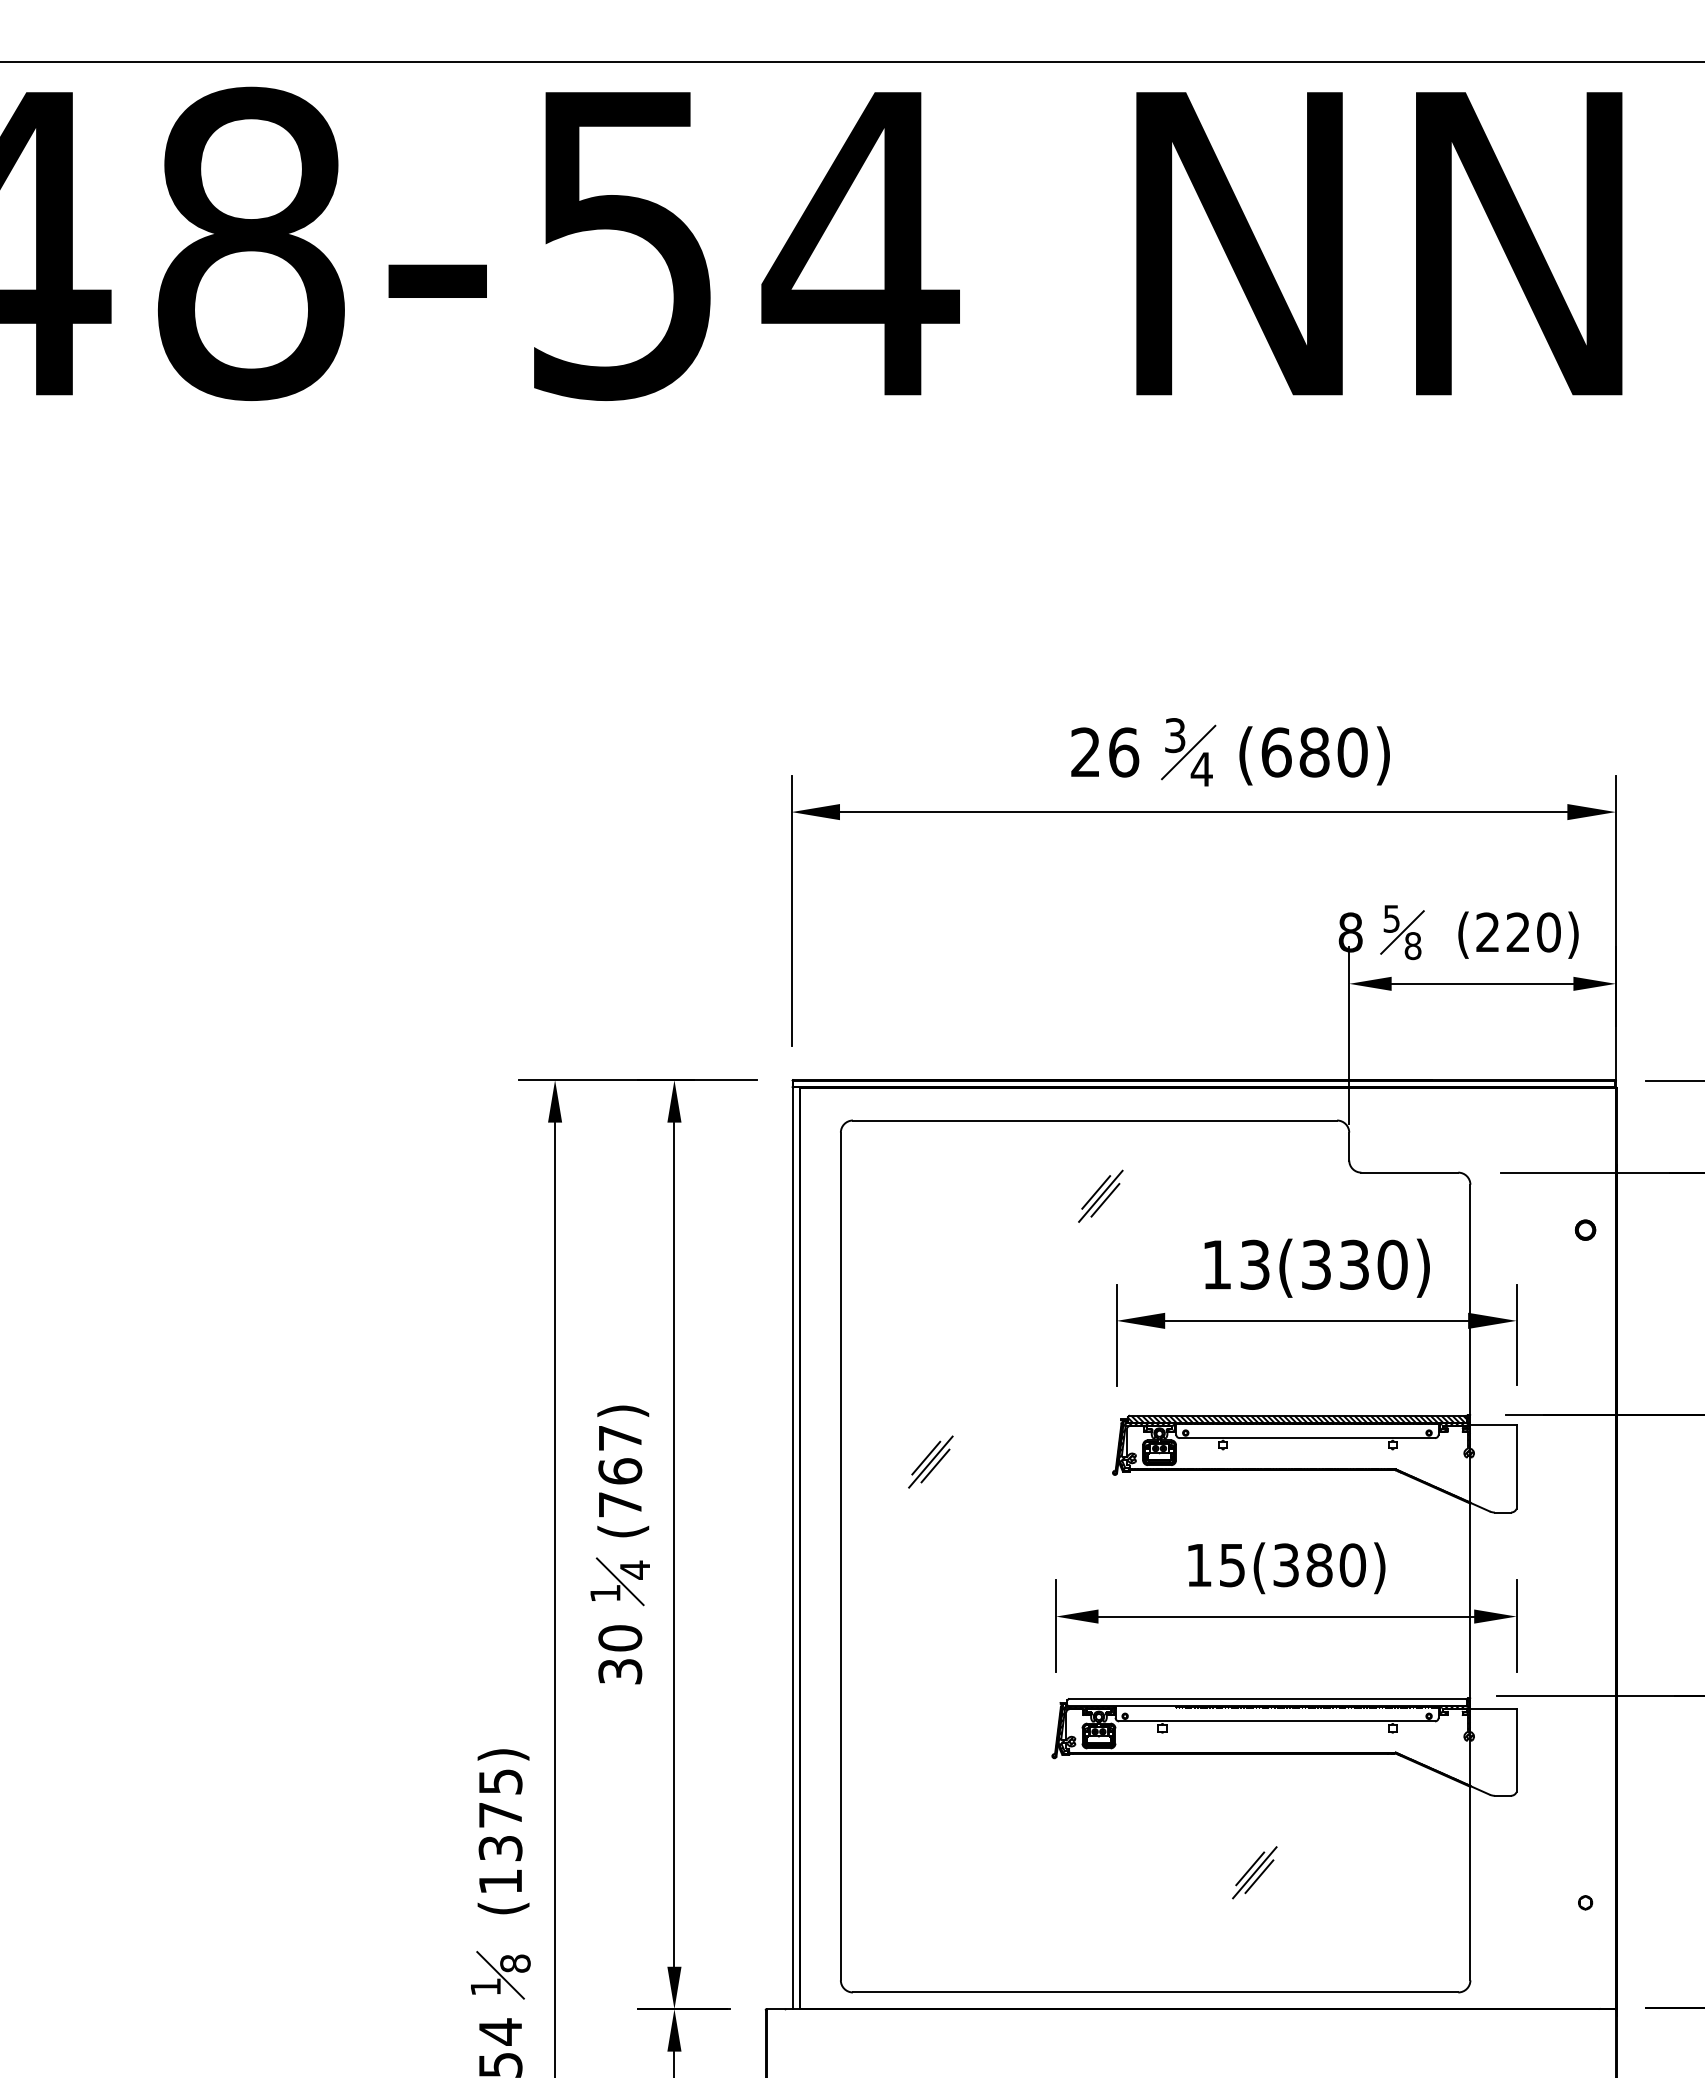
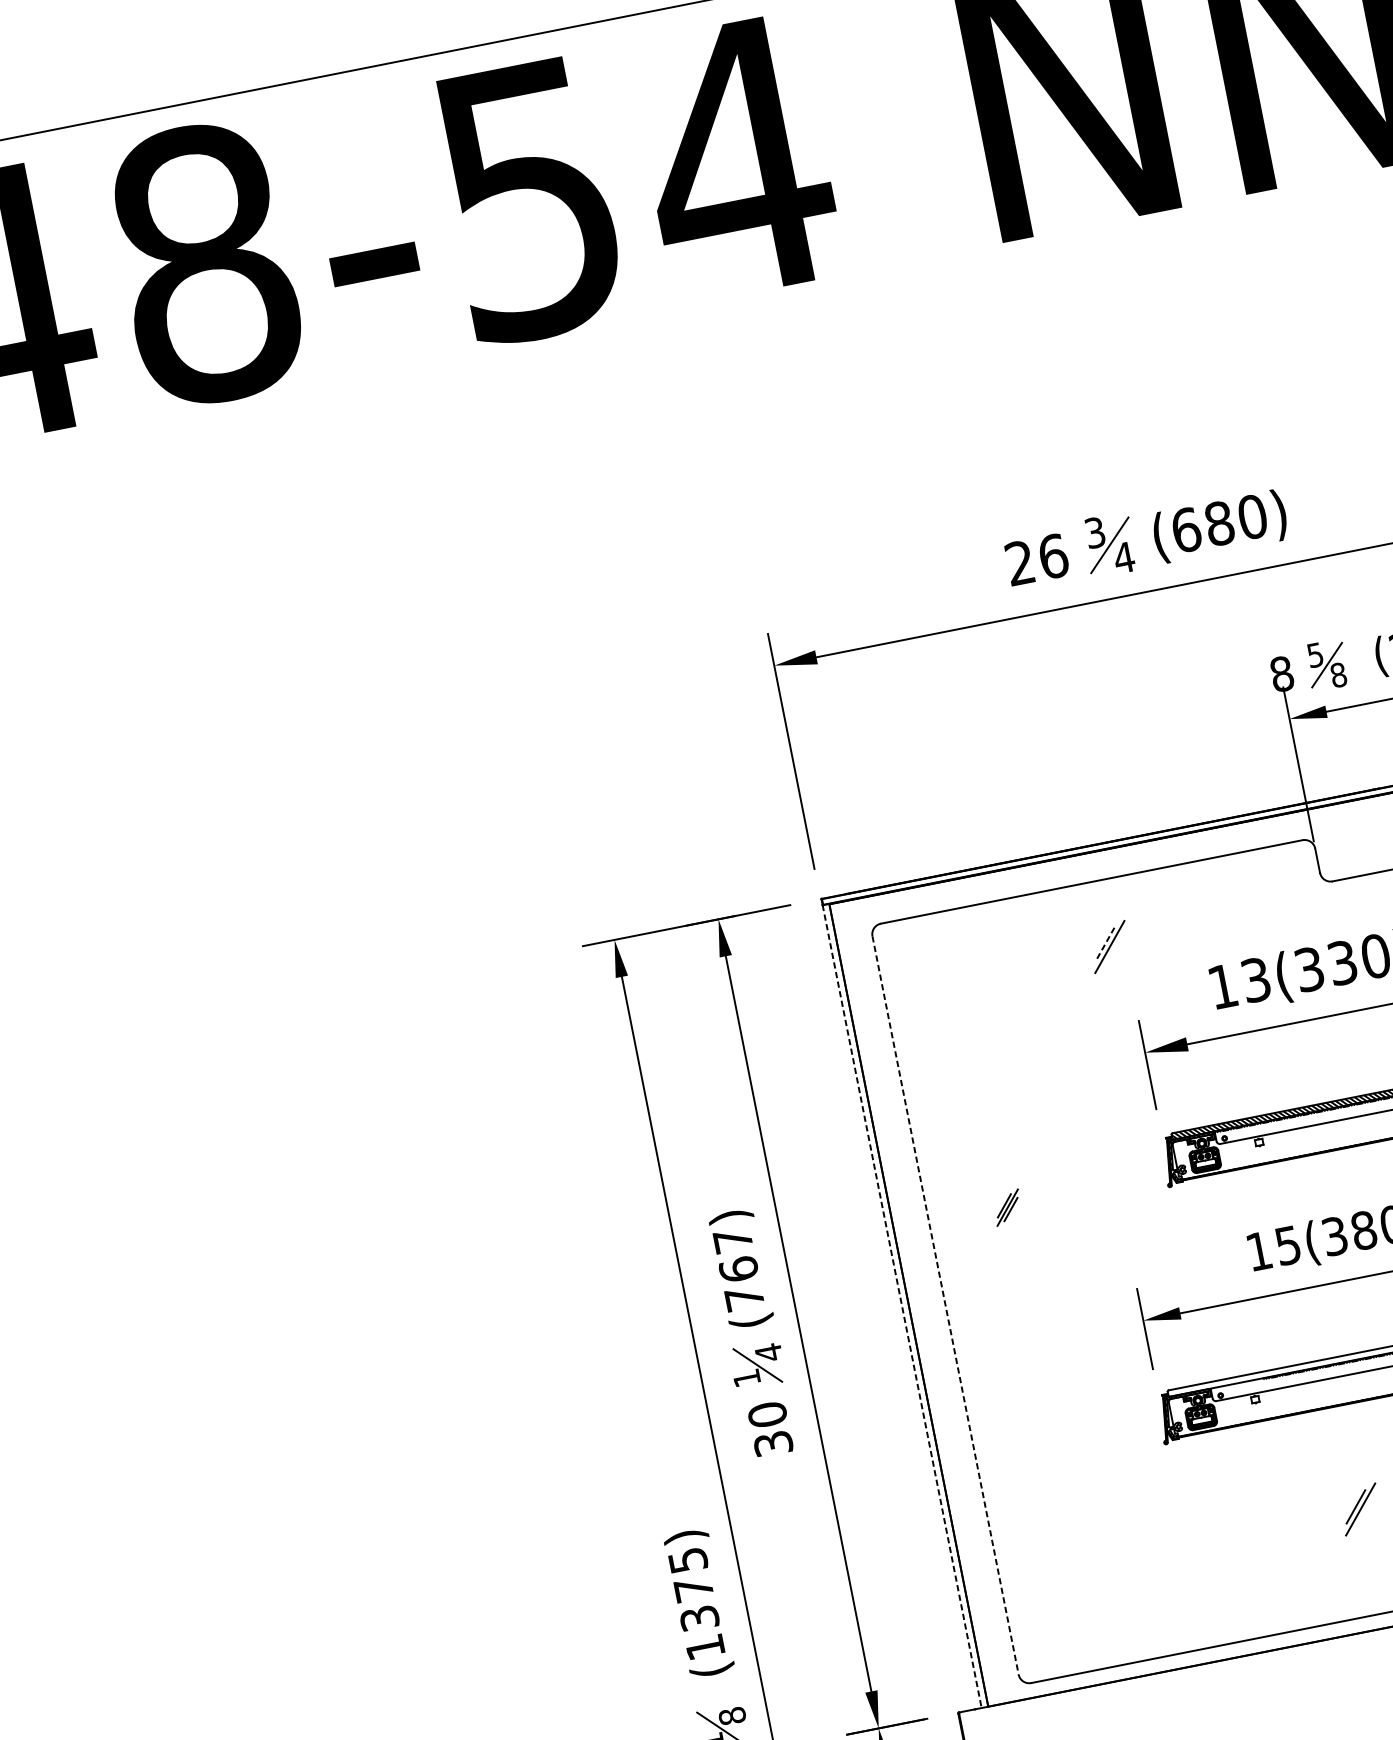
line: (1095, 1192) -> (1104, 944), solid -> dashed
line: (1105, 1200) -> (1114, 949), removed
part: (930, 1461) -> (1007, 1207), size x0.7
line: (792, 1548) -> (902, 1306), solid -> dashed
line: (840, 1556) -> (945, 1305), solid -> dashed
line: (1259, 1876) -> (1365, 1511), removed

